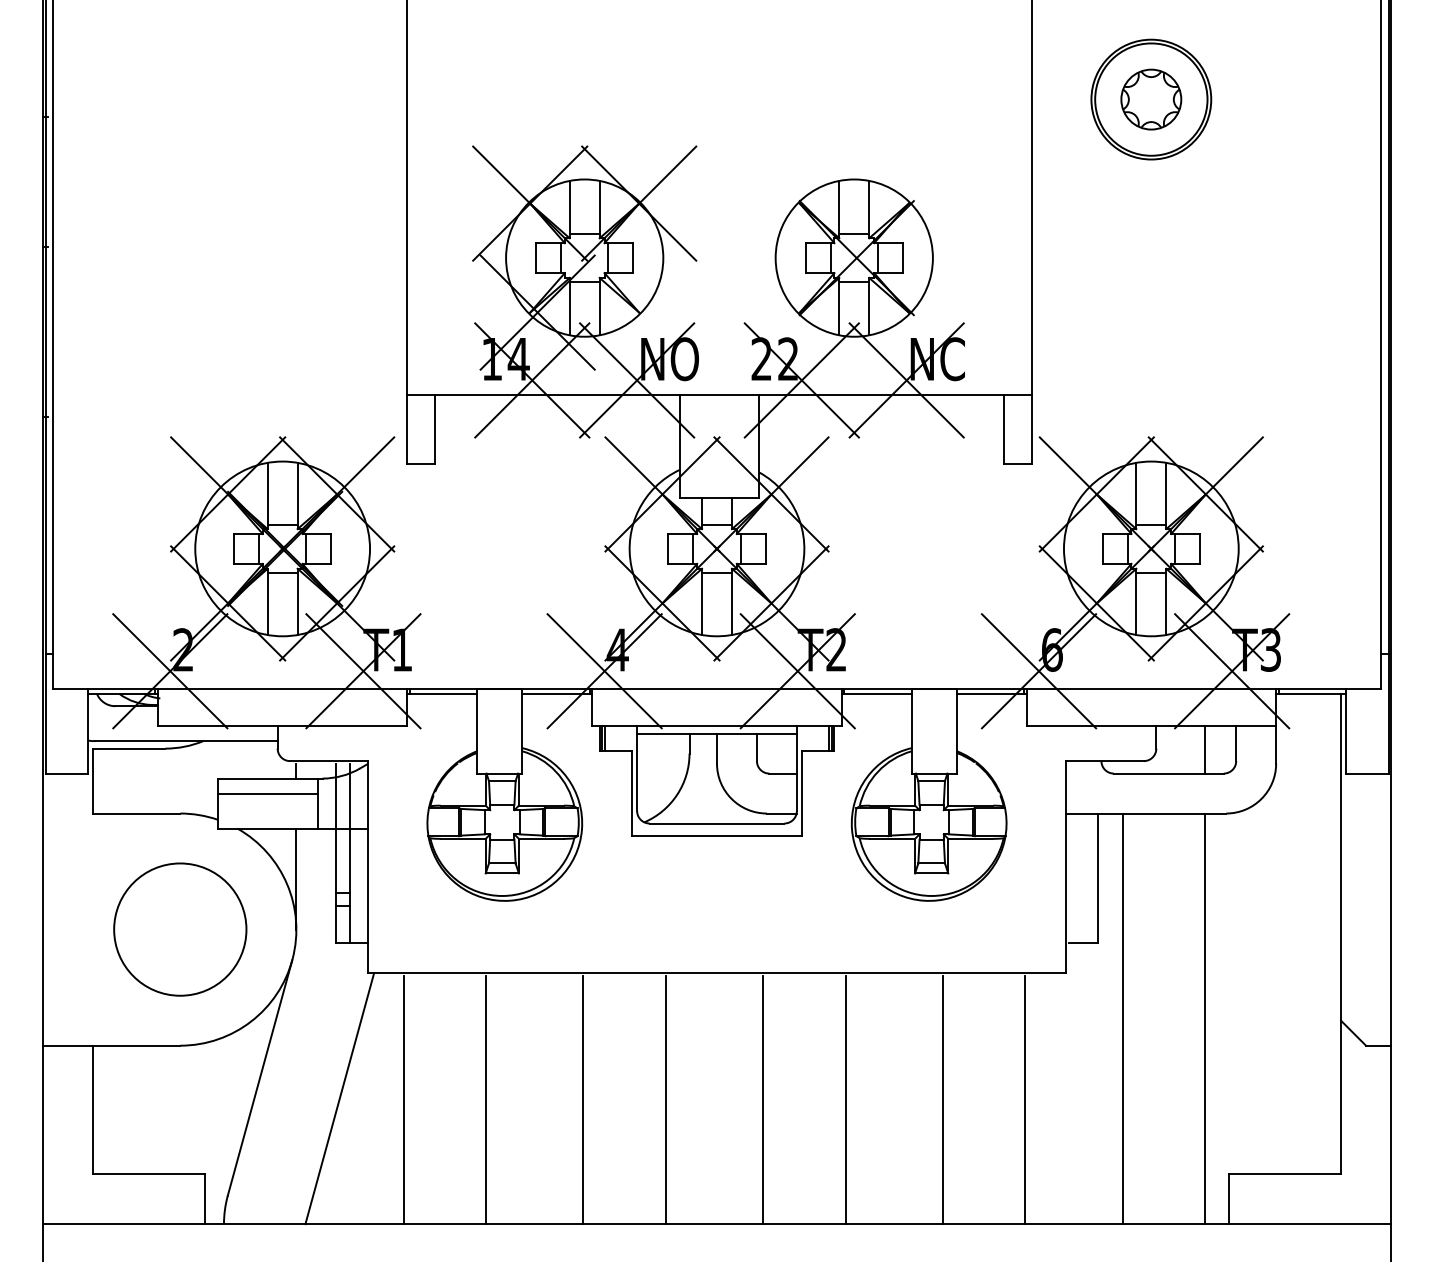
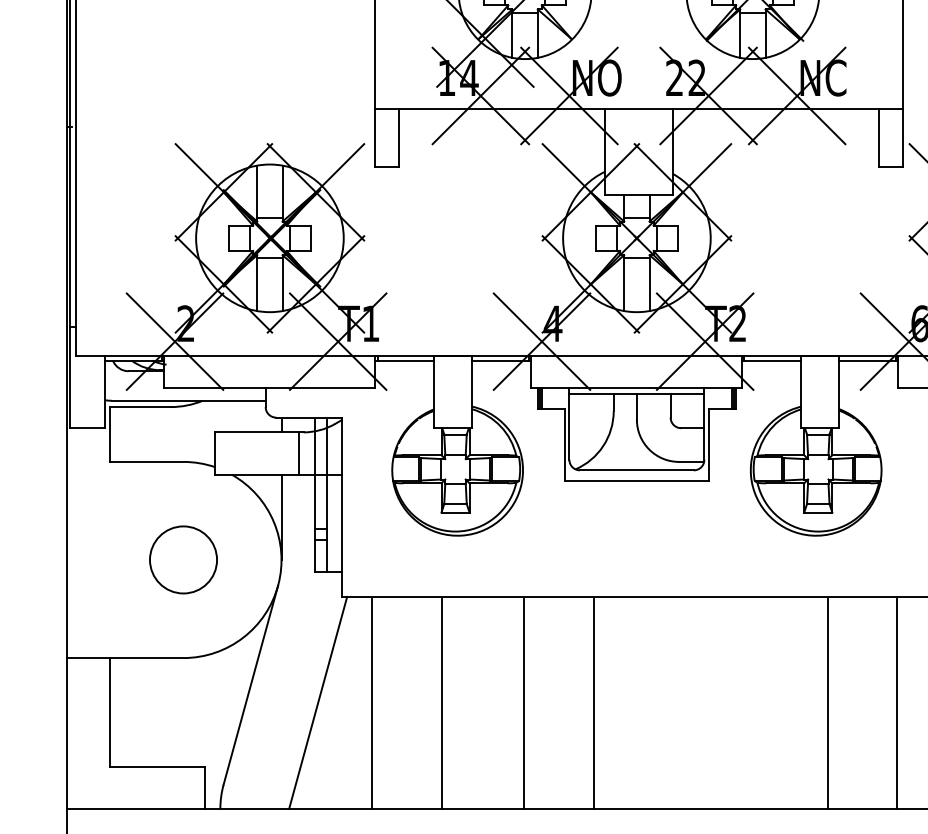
line: (267, 793) -> (257, 444), removed
circle: (180, 929) -> (183, 559), size x0.6
line: (763, 1099) -> (676, 703), removed
line: (845, 1099) -> (745, 703), removed

